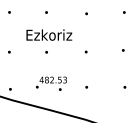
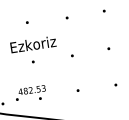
text: (51, 83) -> (30, 93), moved

